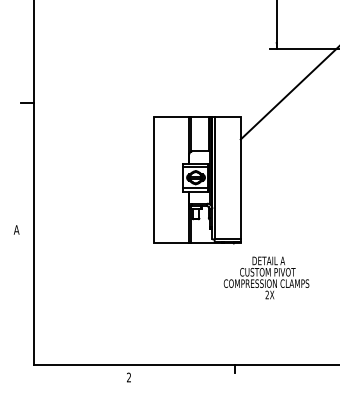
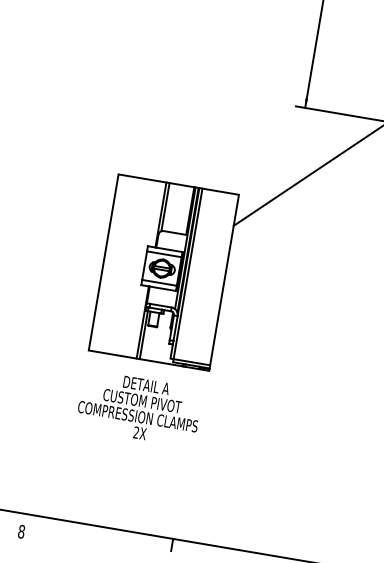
text: (266, 277) -> (139, 408), moved
text: (128, 377) -> (20, 531), 2 -> 8

